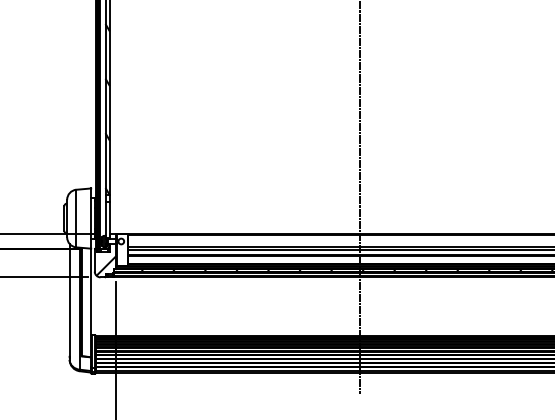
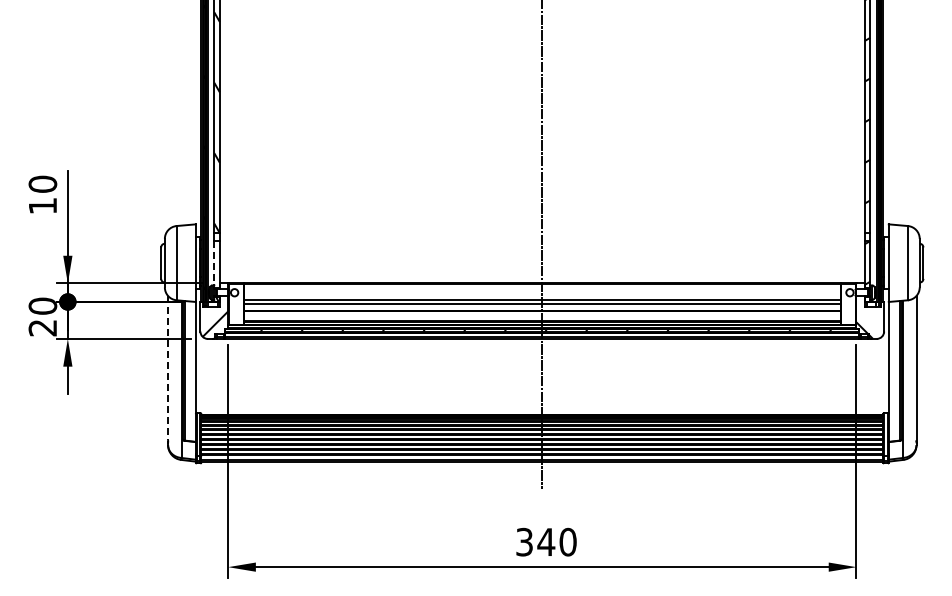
line: (105, 218) -> (214, 263), solid -> dashed
line: (69, 300) -> (168, 368), solid -> dashed

